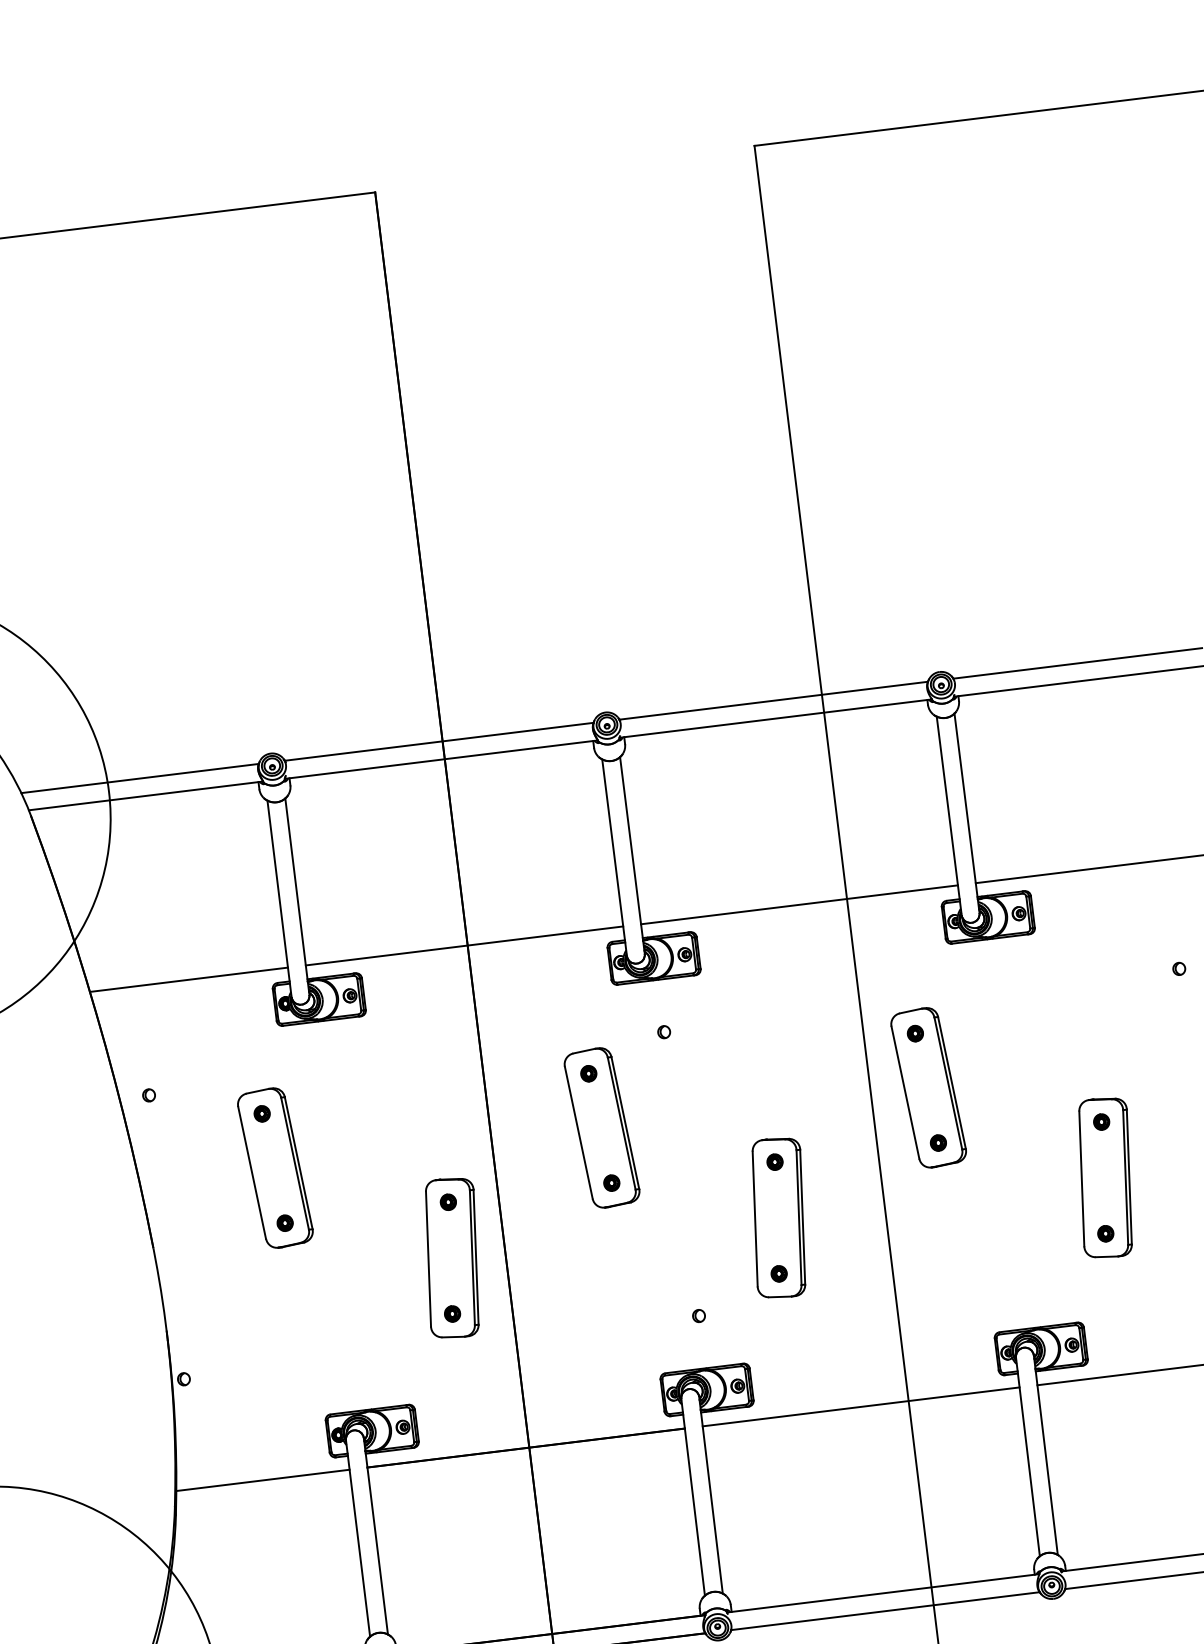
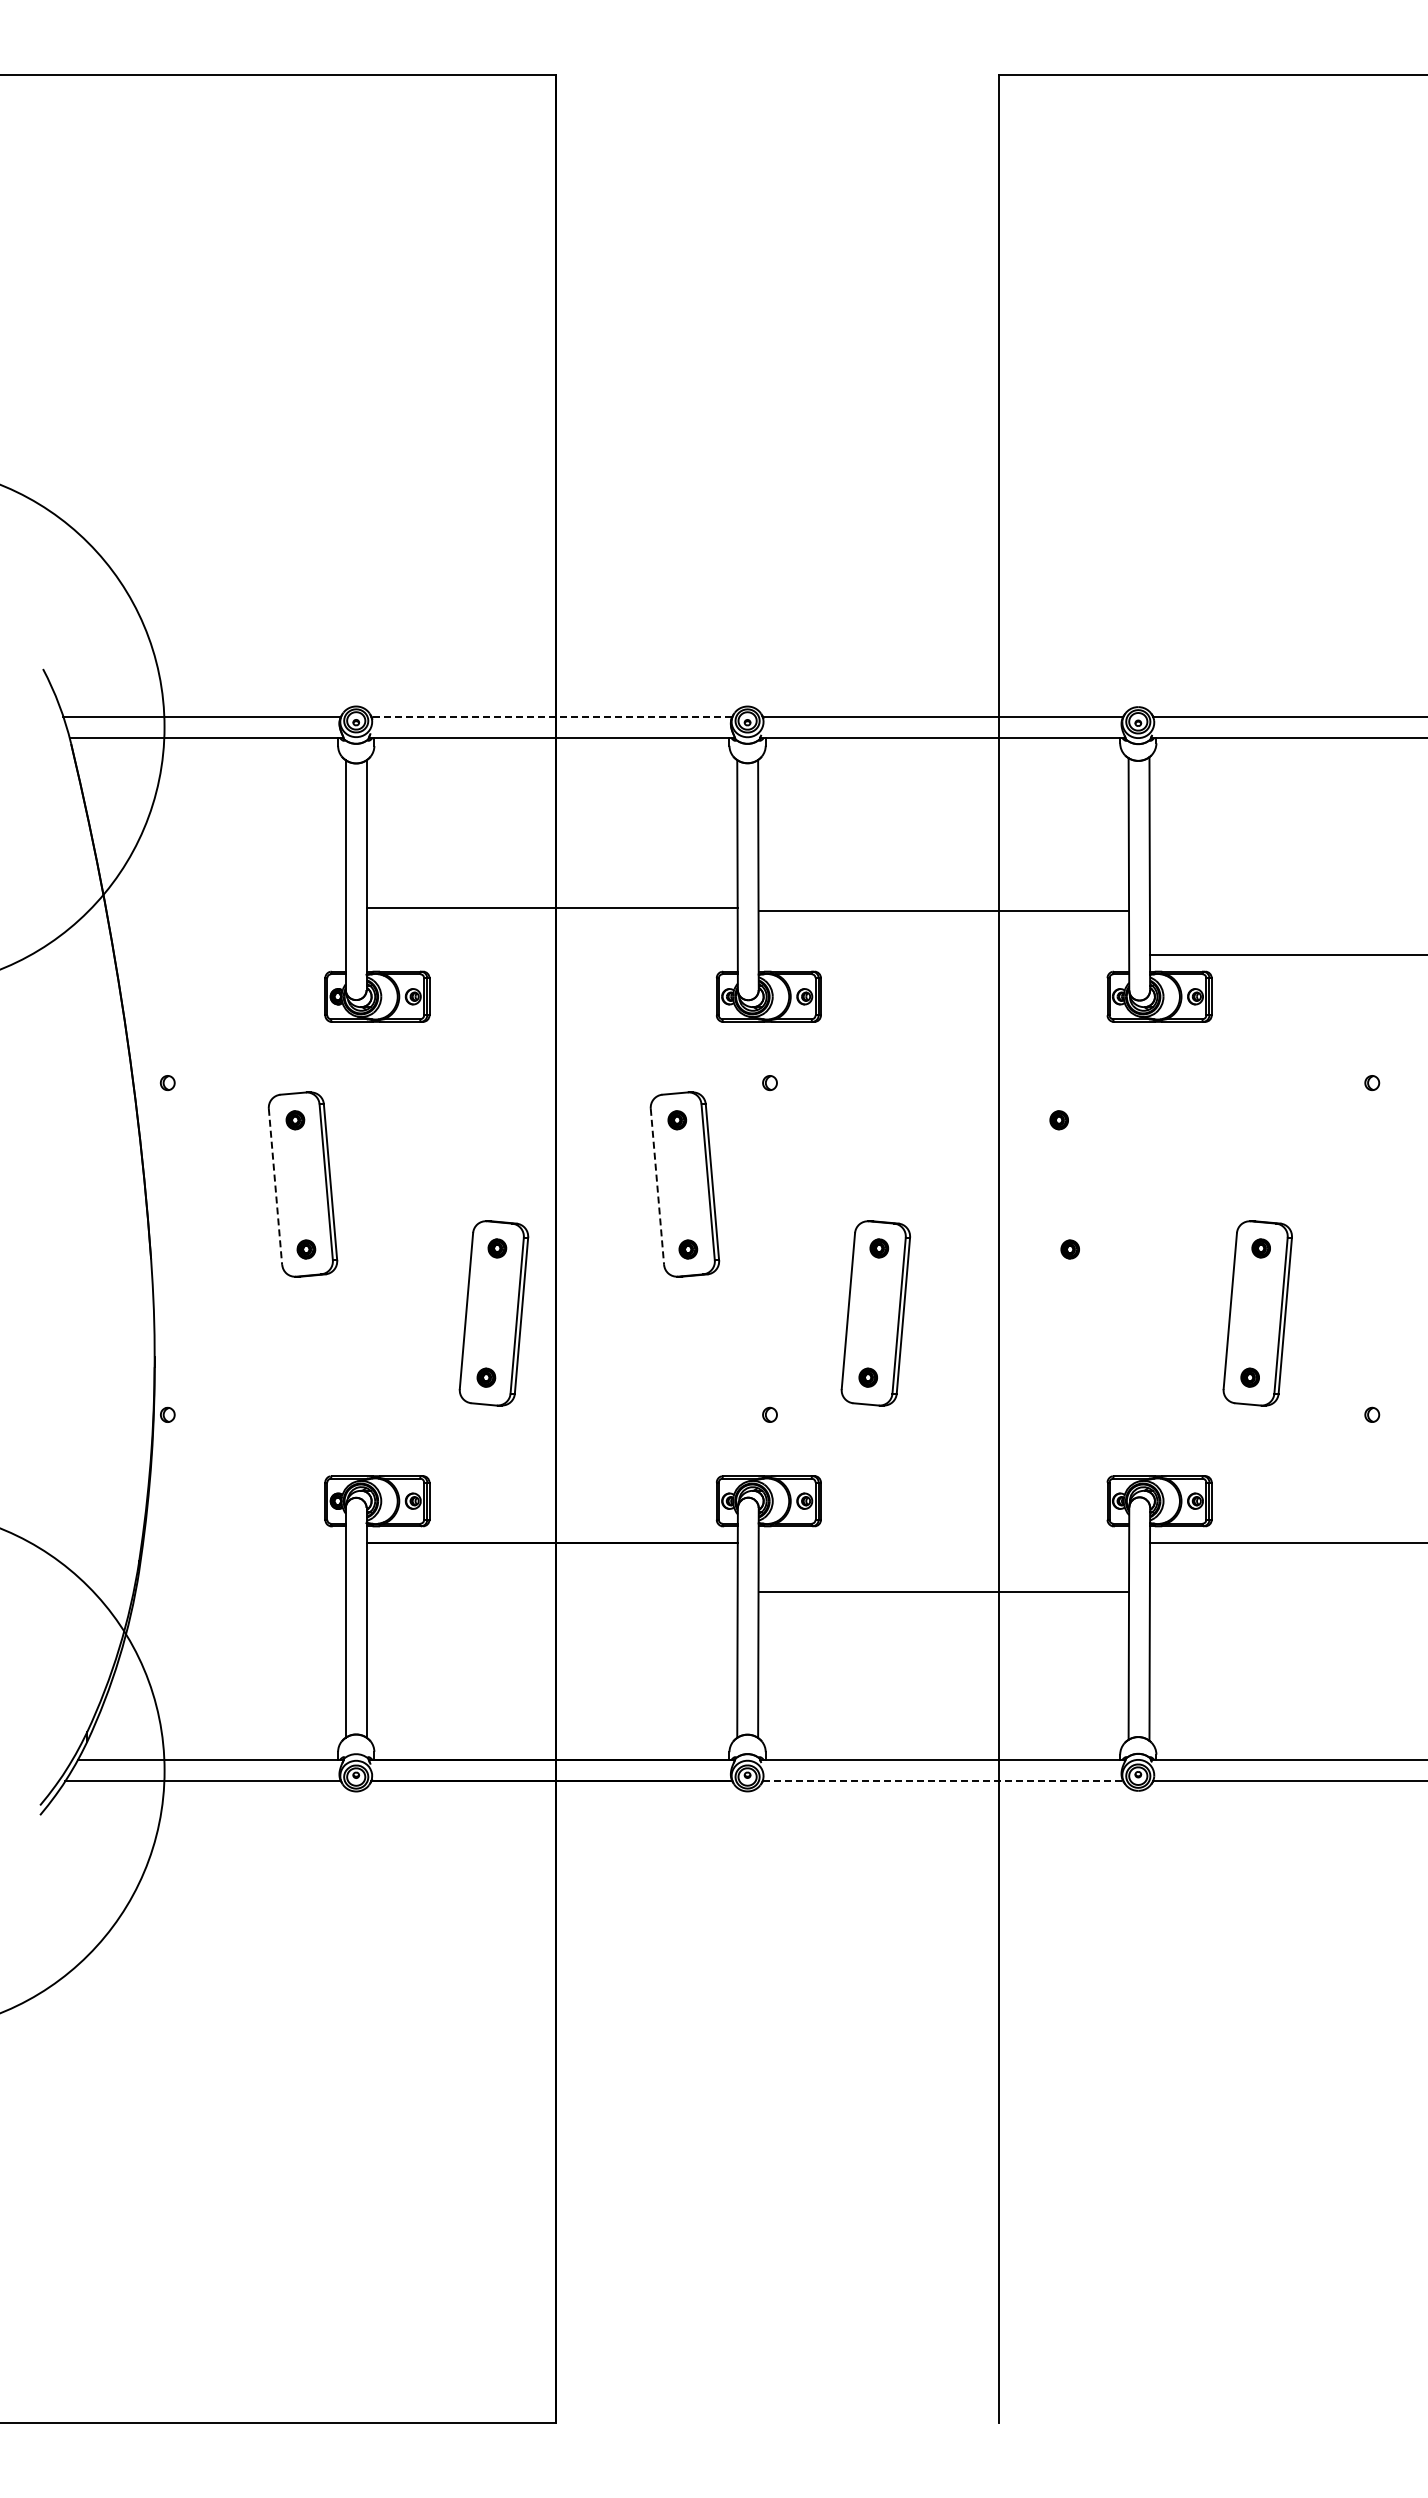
line: (438, 741) -> (551, 716), solid -> dashed
line: (799, 904) -> (943, 911), moved
line: (463, 946) -> (551, 908), moved
line: (188, 979) -> (229, 955), removed
part: (928, 1087) -> (1066, 1184), removed
line: (578, 1133) -> (657, 1187), solid -> dashed
line: (252, 1173) -> (275, 1187), solid -> dashed
line: (860, 1406) -> (943, 1591), moved
line: (262, 1480) -> (244, 1542), removed
line: (885, 1611) -> (943, 1781), solid -> dashed

